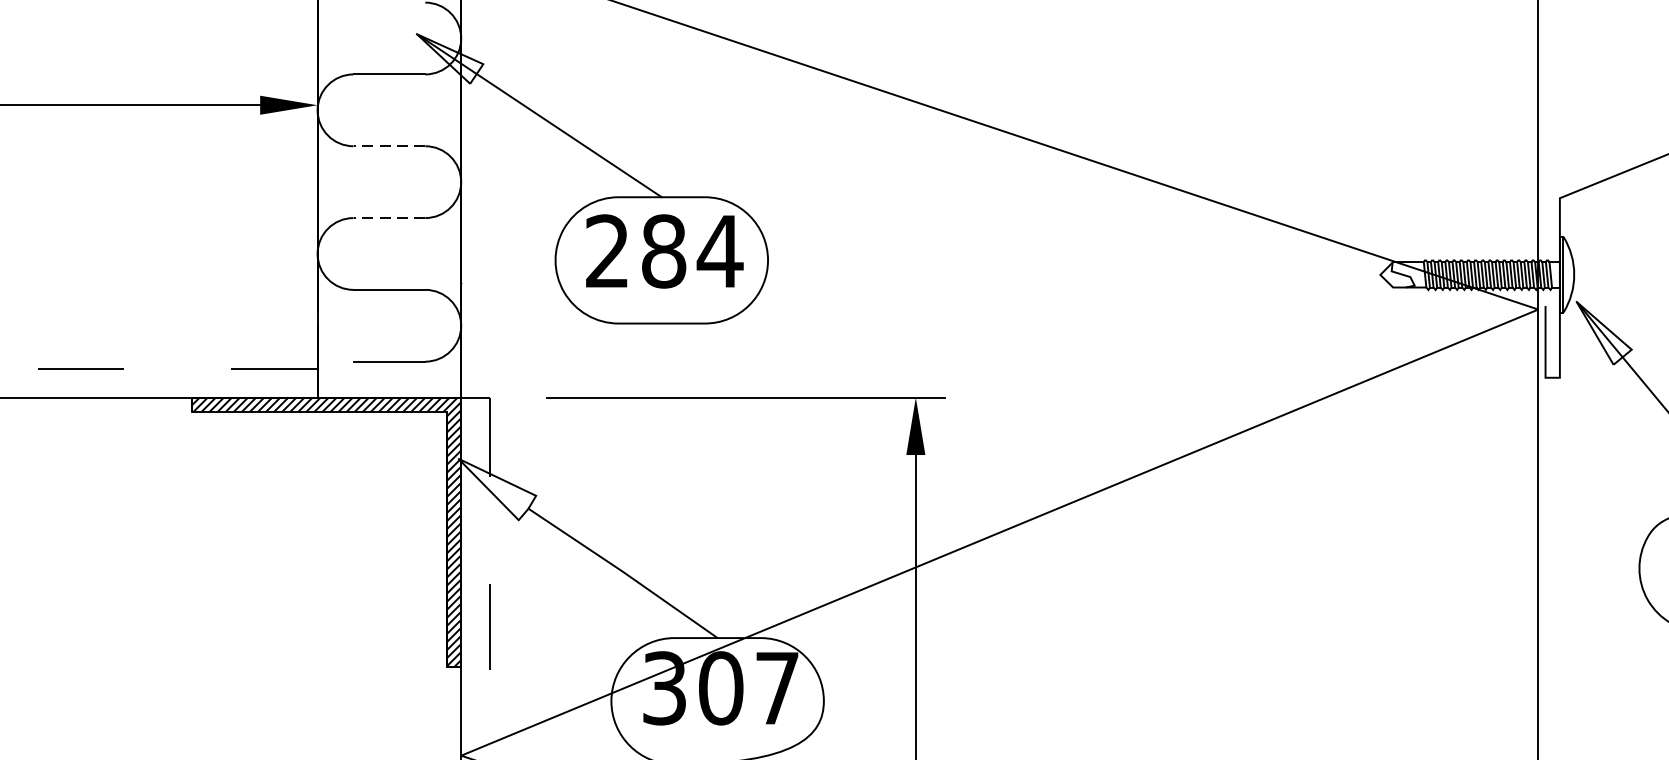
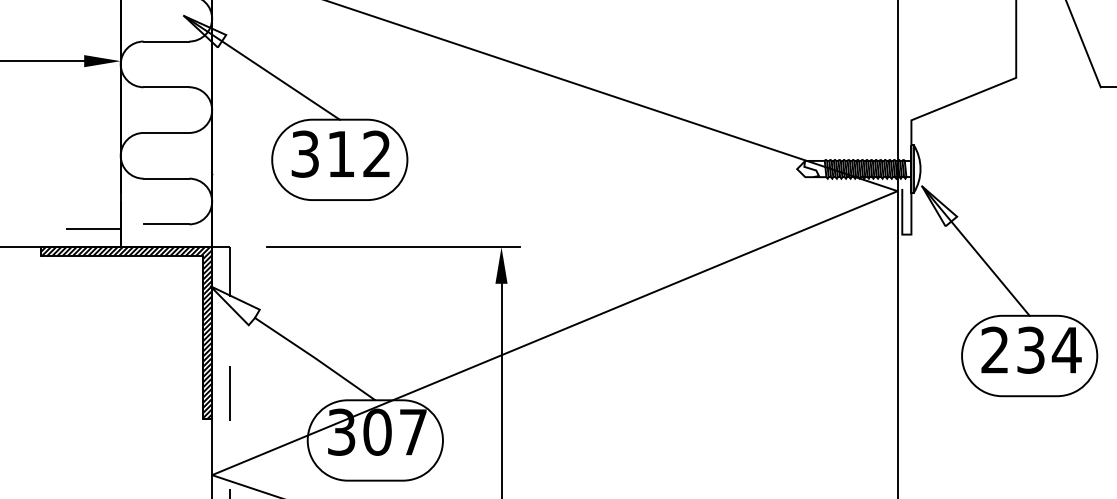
line: (389, 146) -> (166, 87), dashed -> solid
line: (389, 217) -> (166, 132), dashed -> solid
text: (664, 250) -> (341, 153), 284 -> 312

